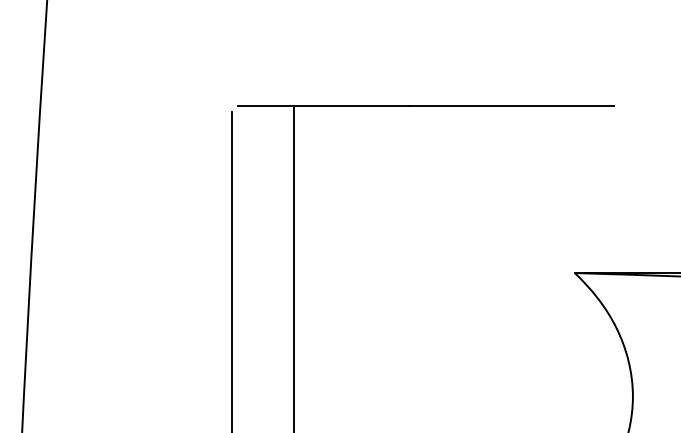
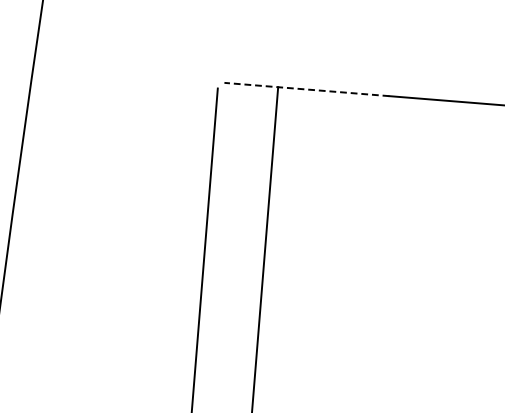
line: (323, 105) -> (306, 89), solid -> dashed

